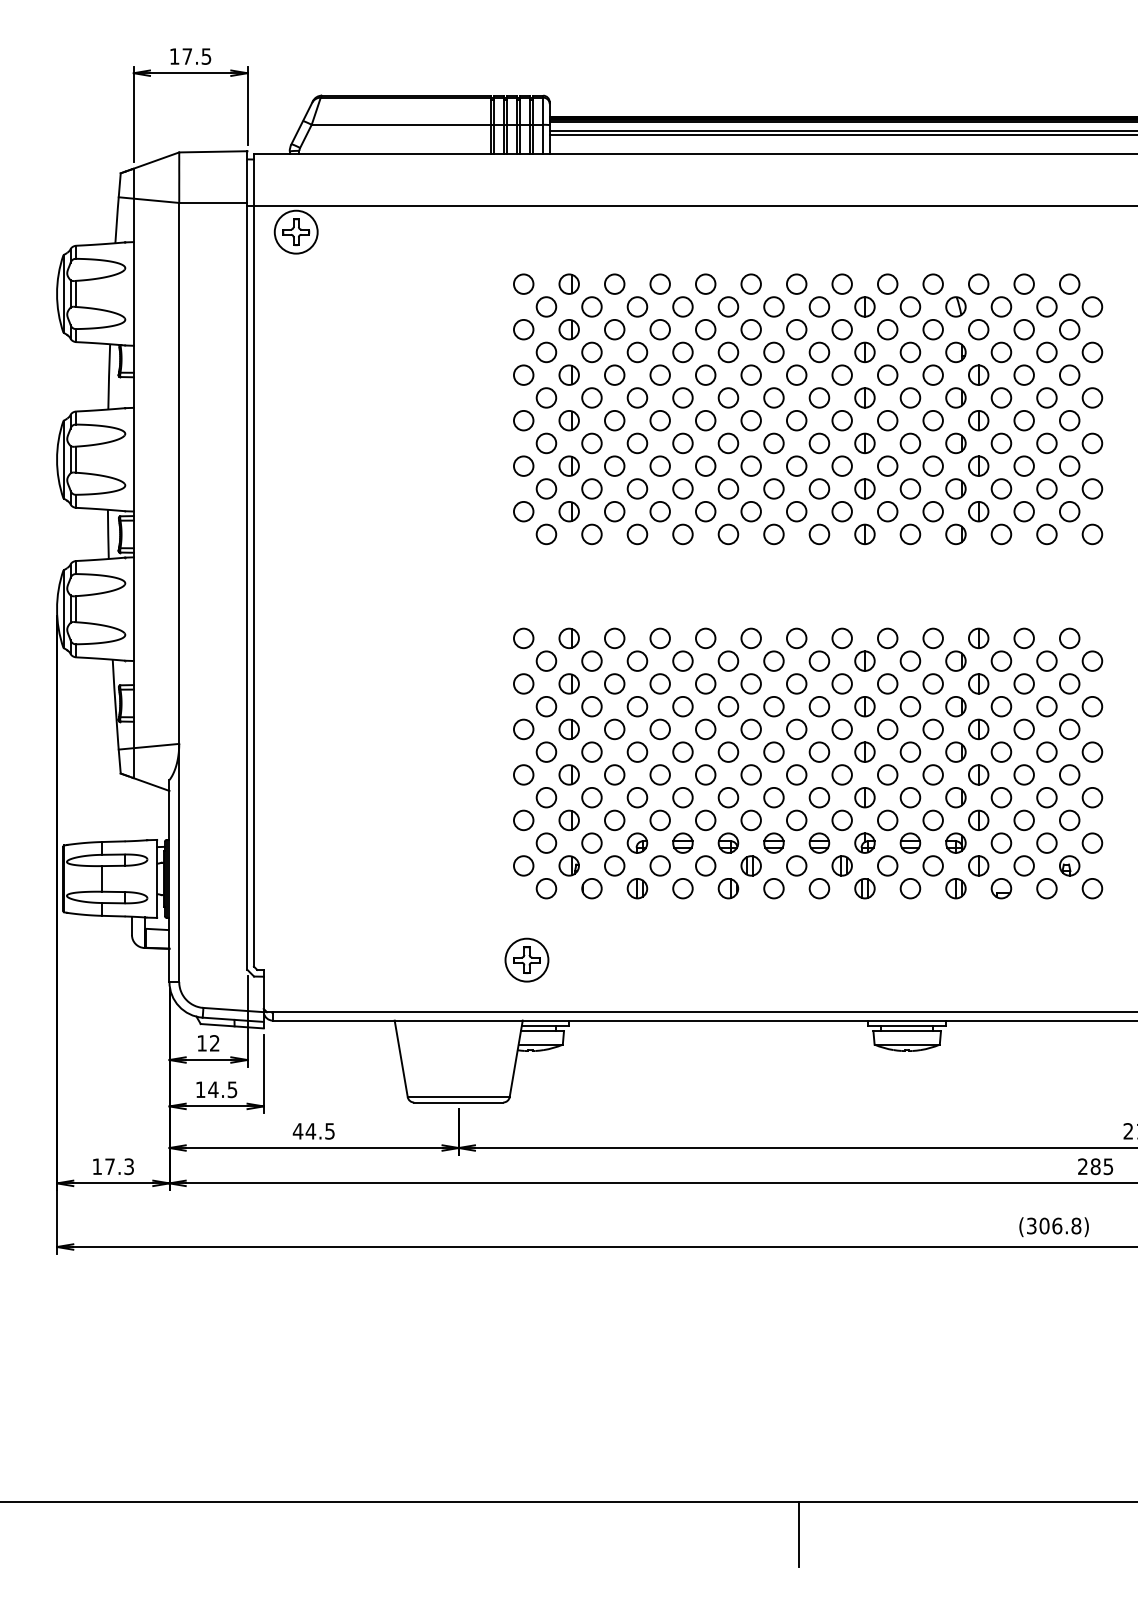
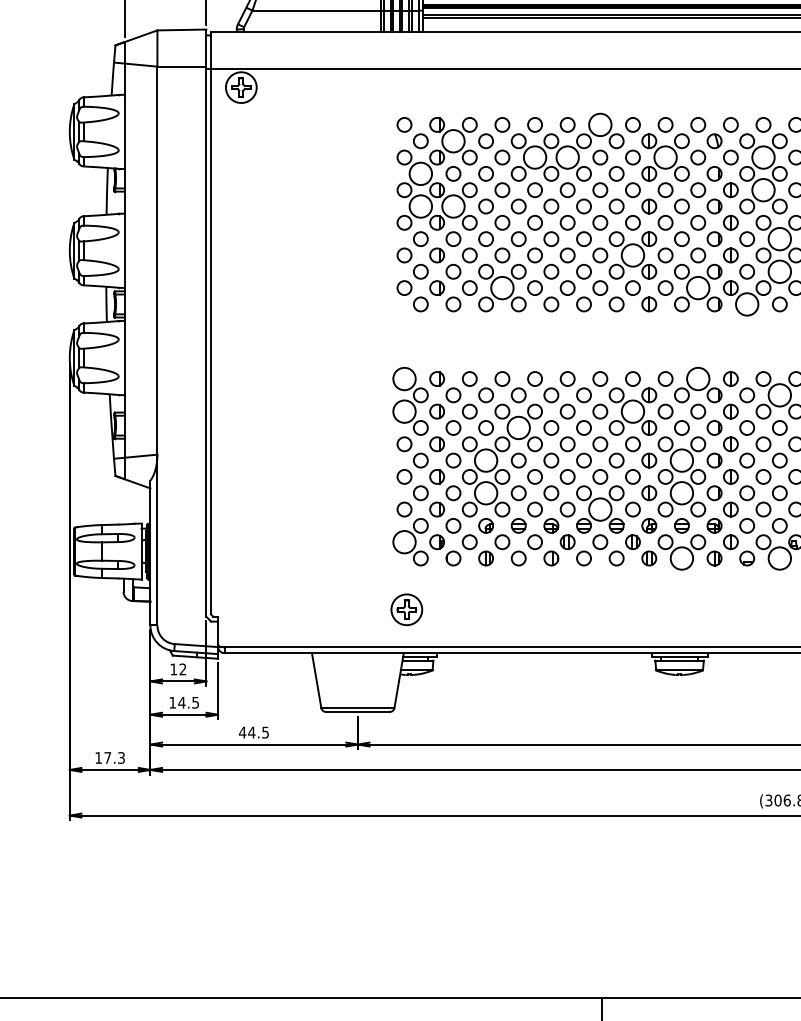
circle: (796, 283) -> (600, 124), size x1.6
circle: (591, 306) -> (453, 140), size x1.6
circle: (705, 329) -> (534, 157), size x1.6
circle: (750, 329) -> (567, 157), size x1.6
circle: (887, 329) -> (665, 157), size x1.6
circle: (1023, 329) -> (763, 157), size x1.6
circle: (546, 352) -> (420, 173), size x1.6
circle: (1023, 374) -> (763, 189), size x1.6
circle: (546, 397) -> (420, 206), size x1.6
circle: (591, 397) -> (453, 206), size x1.6
circle: (1046, 443) -> (779, 239), size x1.6
circle: (841, 465) -> (632, 254), size x1.6
circle: (1046, 488) -> (779, 271), size x1.6
circle: (659, 511) -> (501, 287), size x1.6
circle: (932, 511) -> (697, 287), size x1.6
circle: (1001, 534) -> (747, 304), size x1.6
circle: (523, 638) -> (404, 379), size x1.6
circle: (932, 638) -> (697, 379), size x1.6
circle: (1046, 660) -> (779, 394), size x1.6
circle: (523, 683) -> (404, 411), size x1.6
circle: (841, 683) -> (632, 411), size x1.6
circle: (682, 706) -> (518, 427), size x1.6
circle: (637, 751) -> (486, 460), size x1.6
circle: (910, 751) -> (681, 460), size x1.6
circle: (637, 797) -> (486, 493), size x1.6
circle: (910, 797) -> (681, 493), size x1.6
circle: (796, 820) -> (600, 509), size x1.6
circle: (523, 865) -> (404, 541), size x1.6
circle: (910, 888) -> (681, 558), size x1.6
circle: (1046, 888) -> (779, 558), size x1.6

